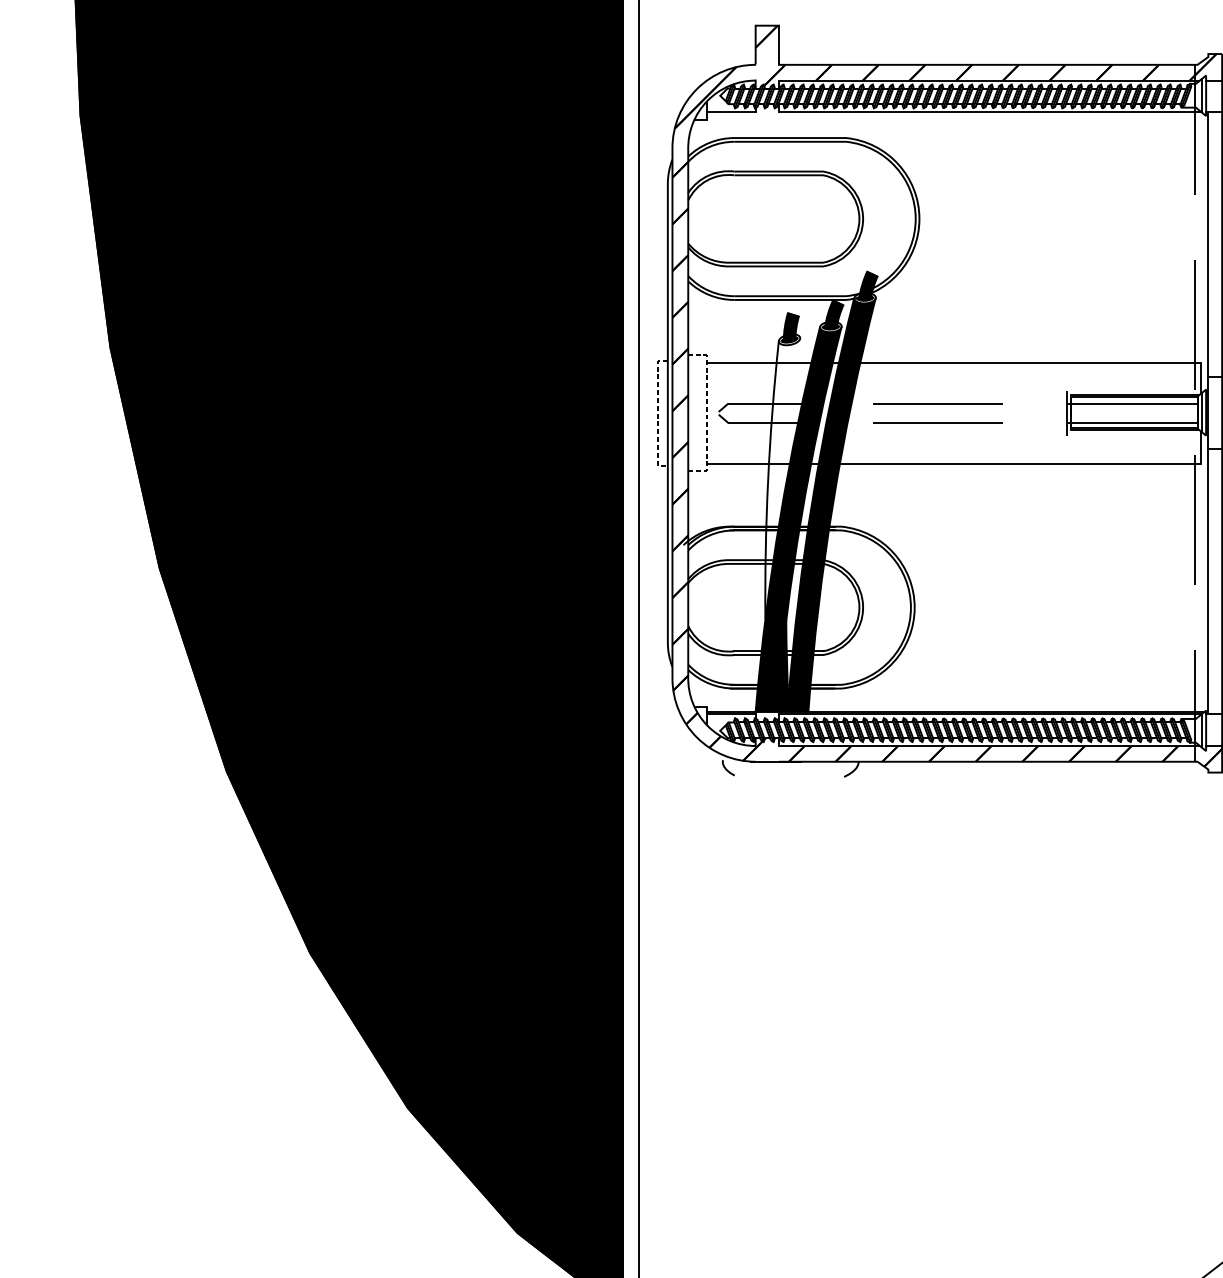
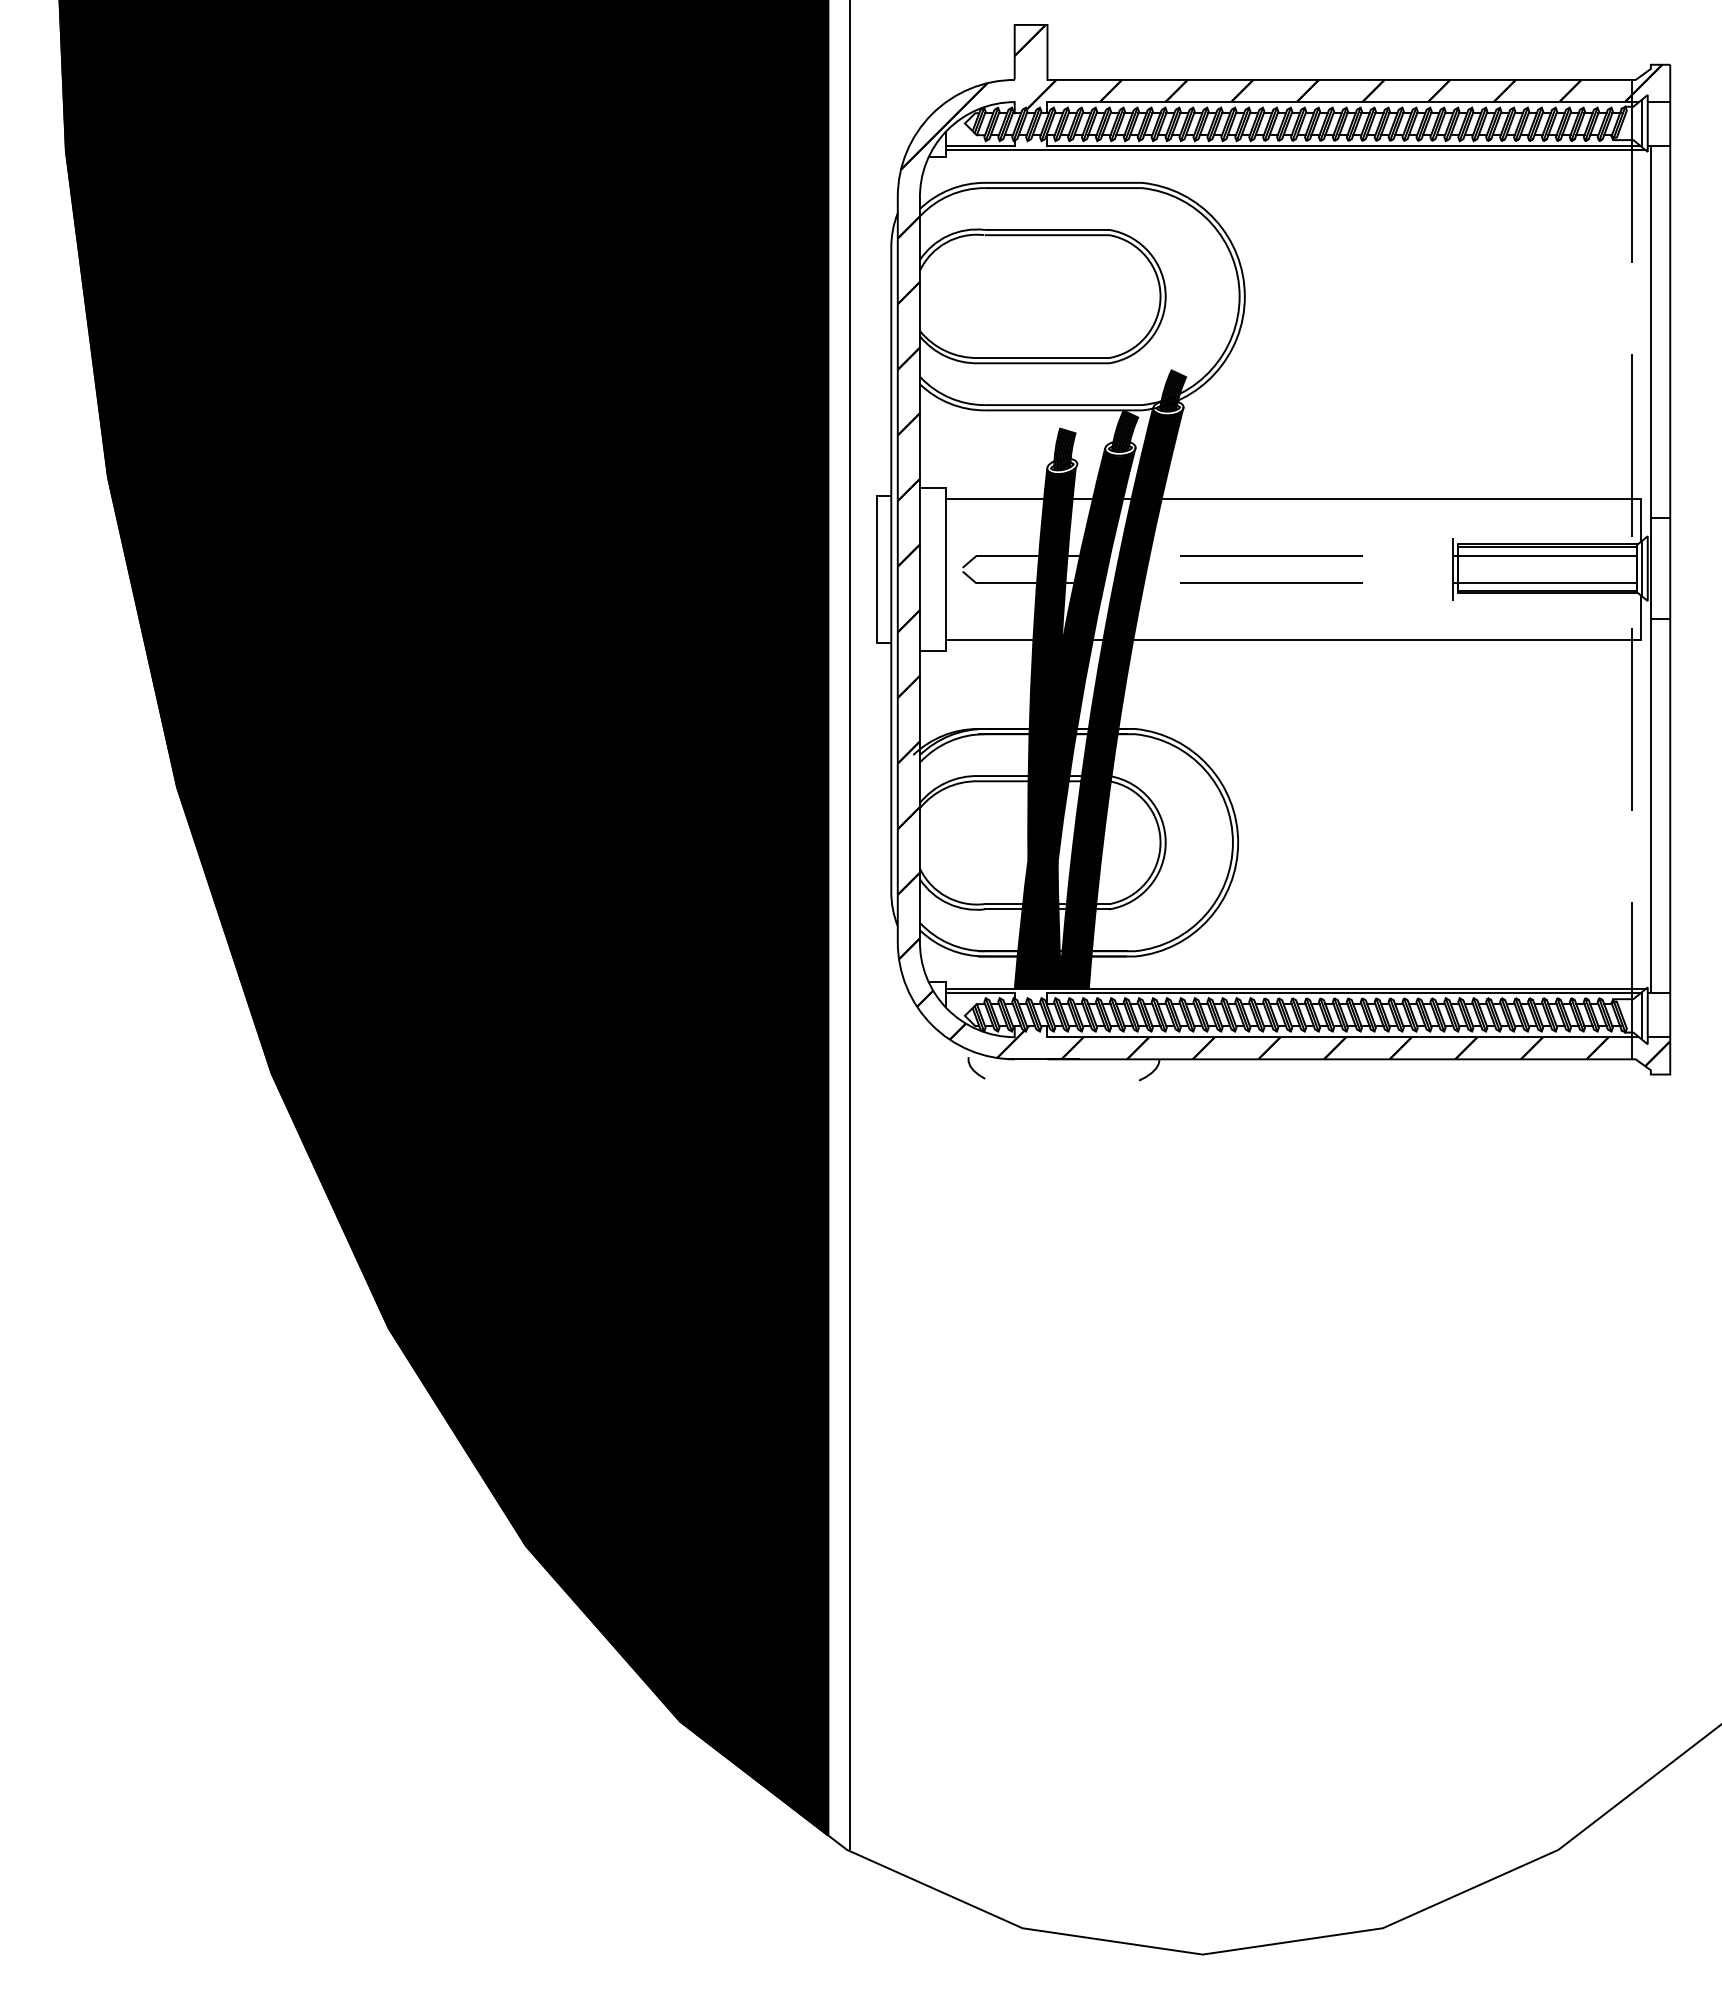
line: (955, 115) -> (1295, 150), added
line: (658, 413) -> (877, 570), dashed -> solid
line: (707, 413) -> (946, 569), dashed -> solid
fill: (782, 480) -> (1052, 663), added

